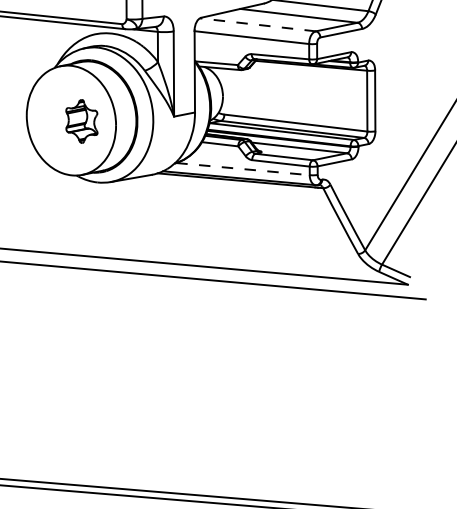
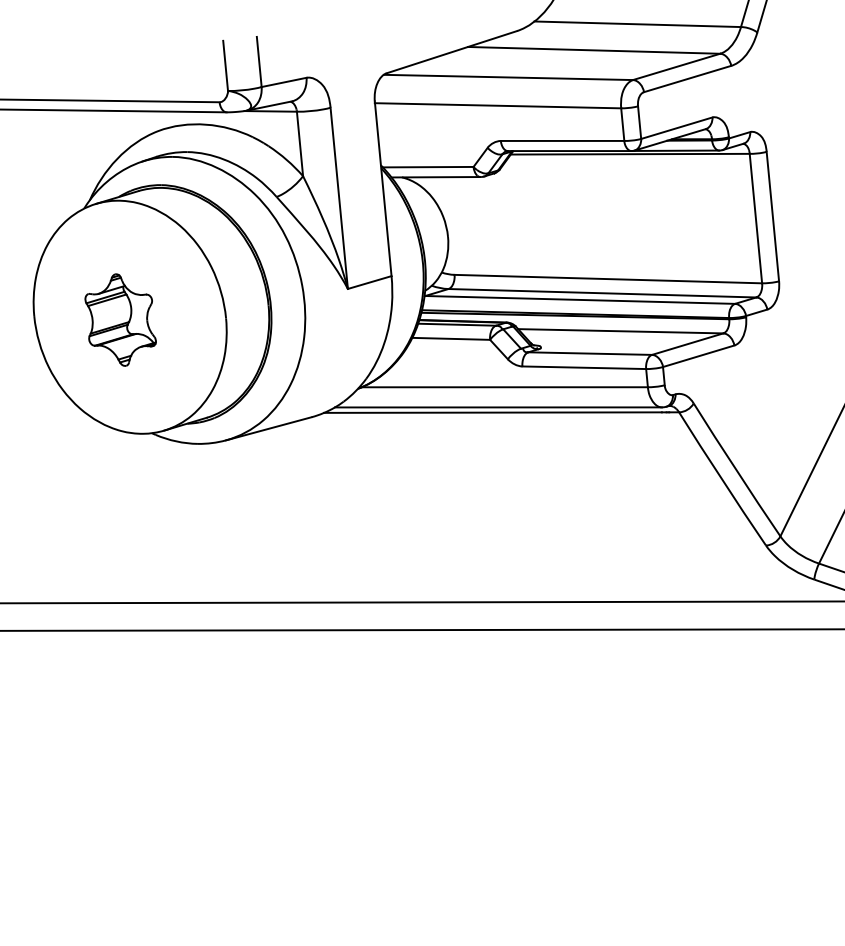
line: (257, 24) -> (507, 76), dashed -> solid
part: (81, 121) -> (119, 320), moved
line: (243, 169) -> (505, 388), dashed -> solid

